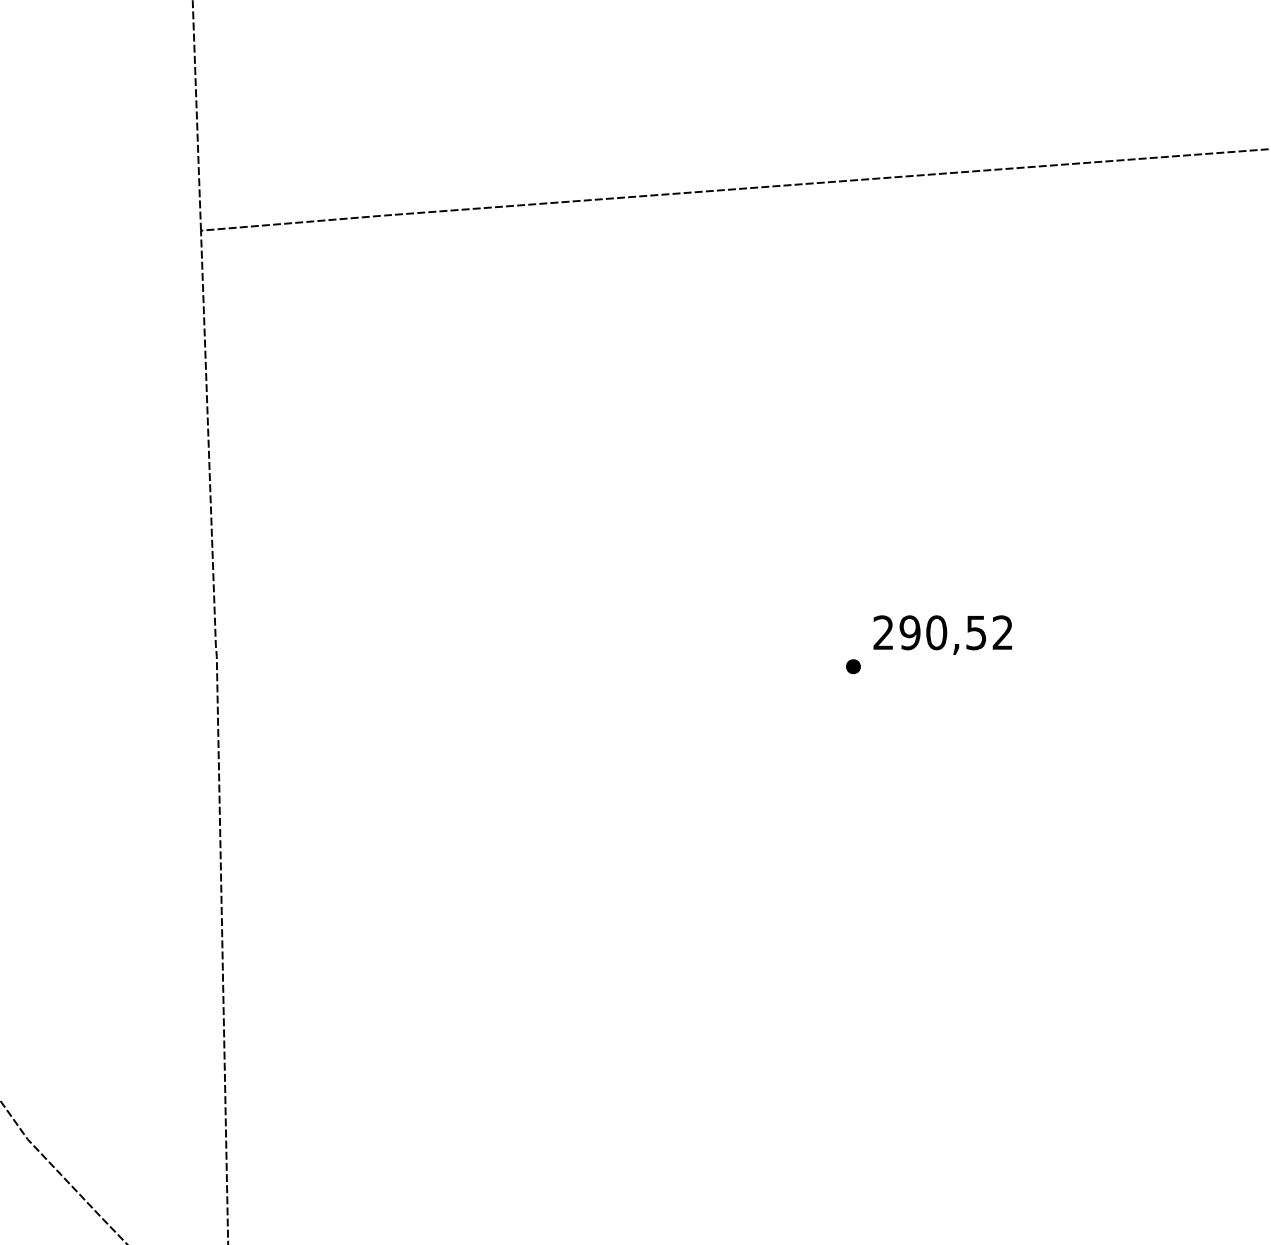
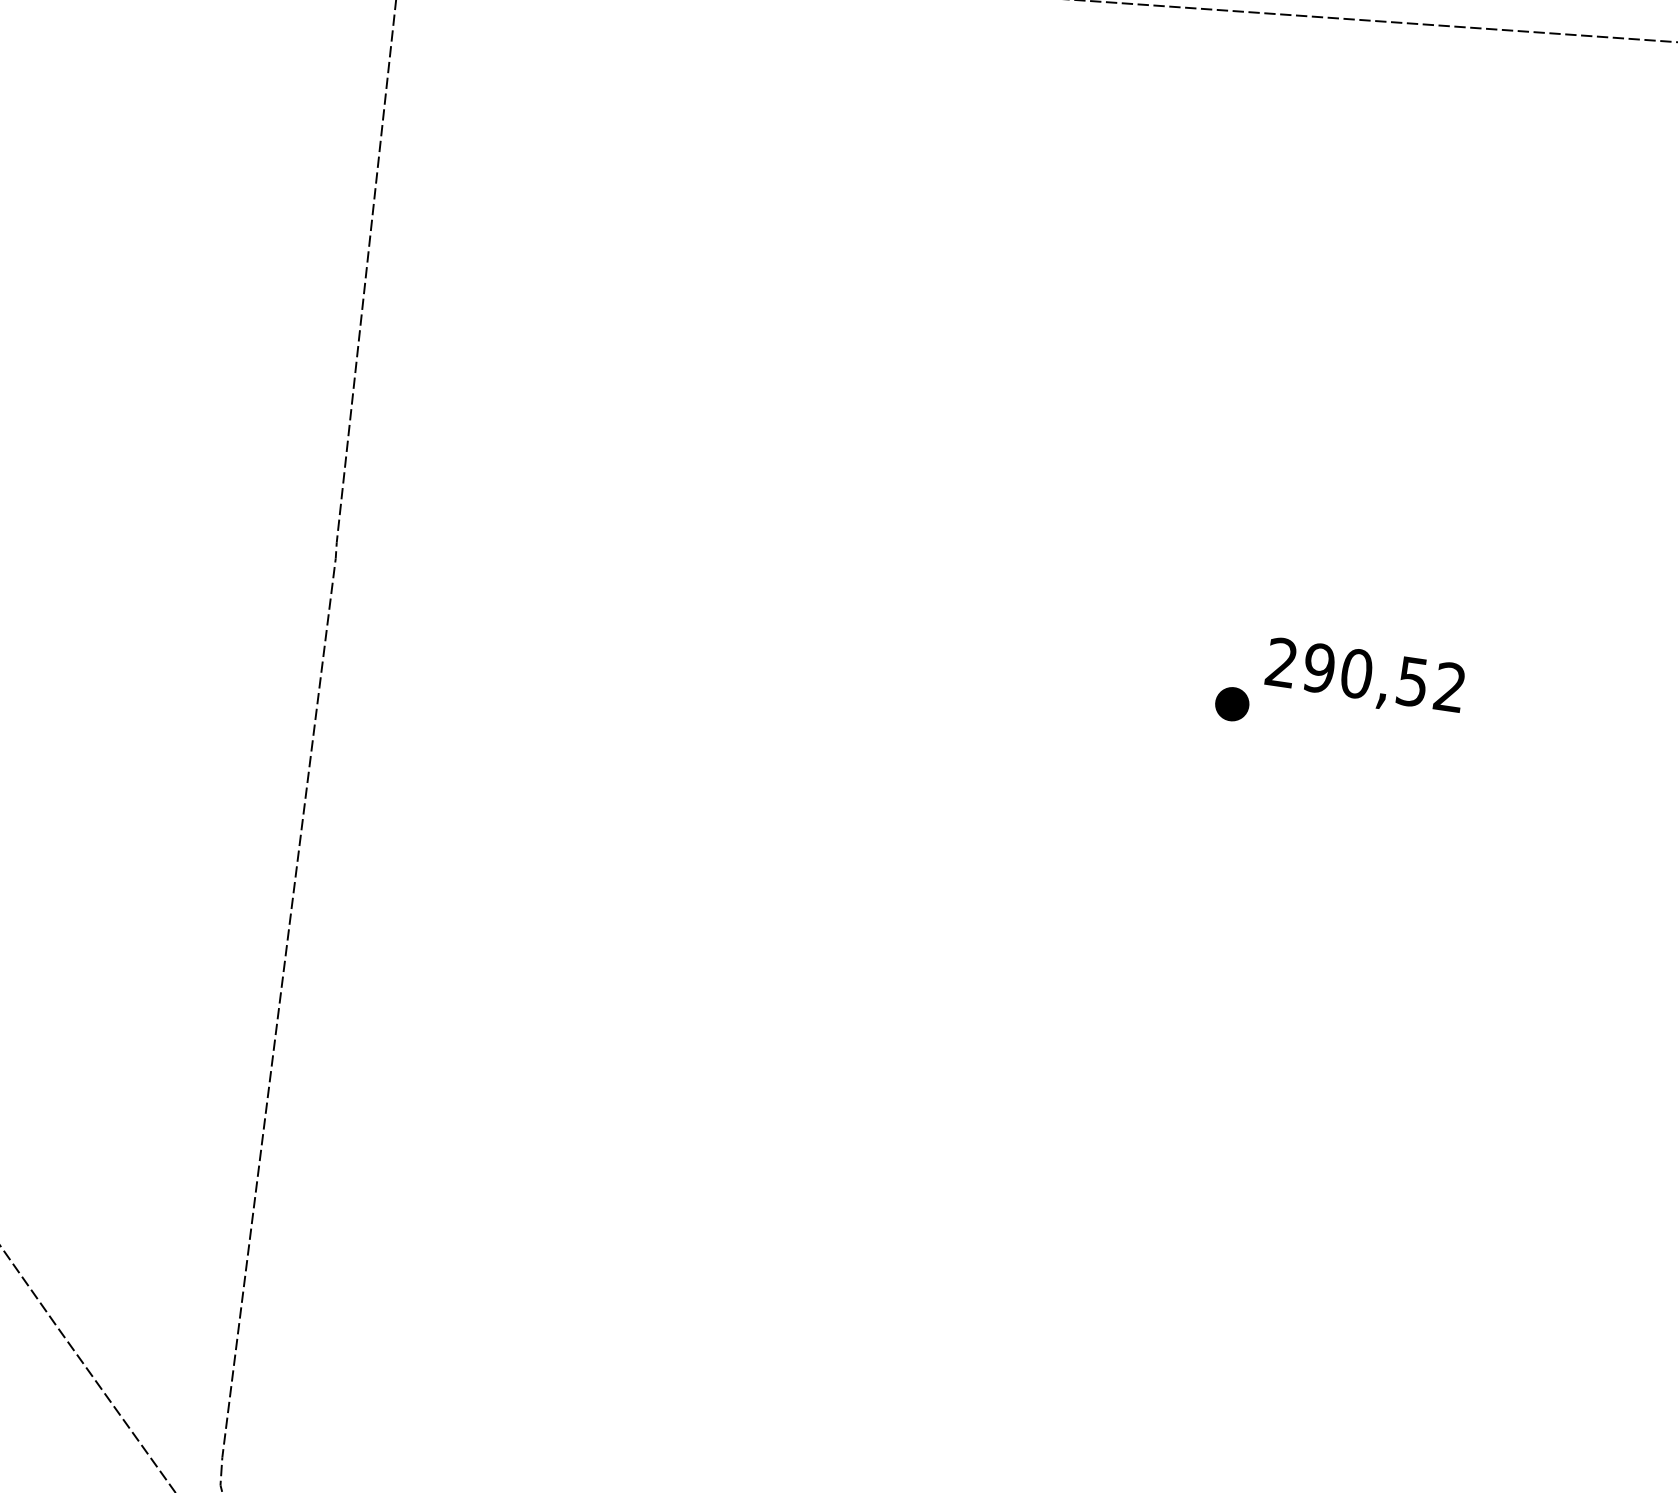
part: (853, 666) -> (1232, 704), size x1.6

